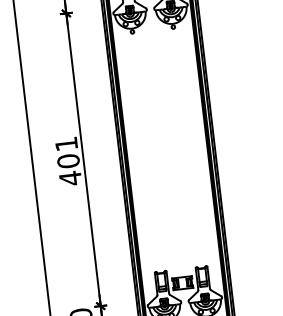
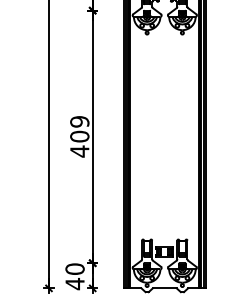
text: (66, 143) -> (79, 121), 401 -> 409

